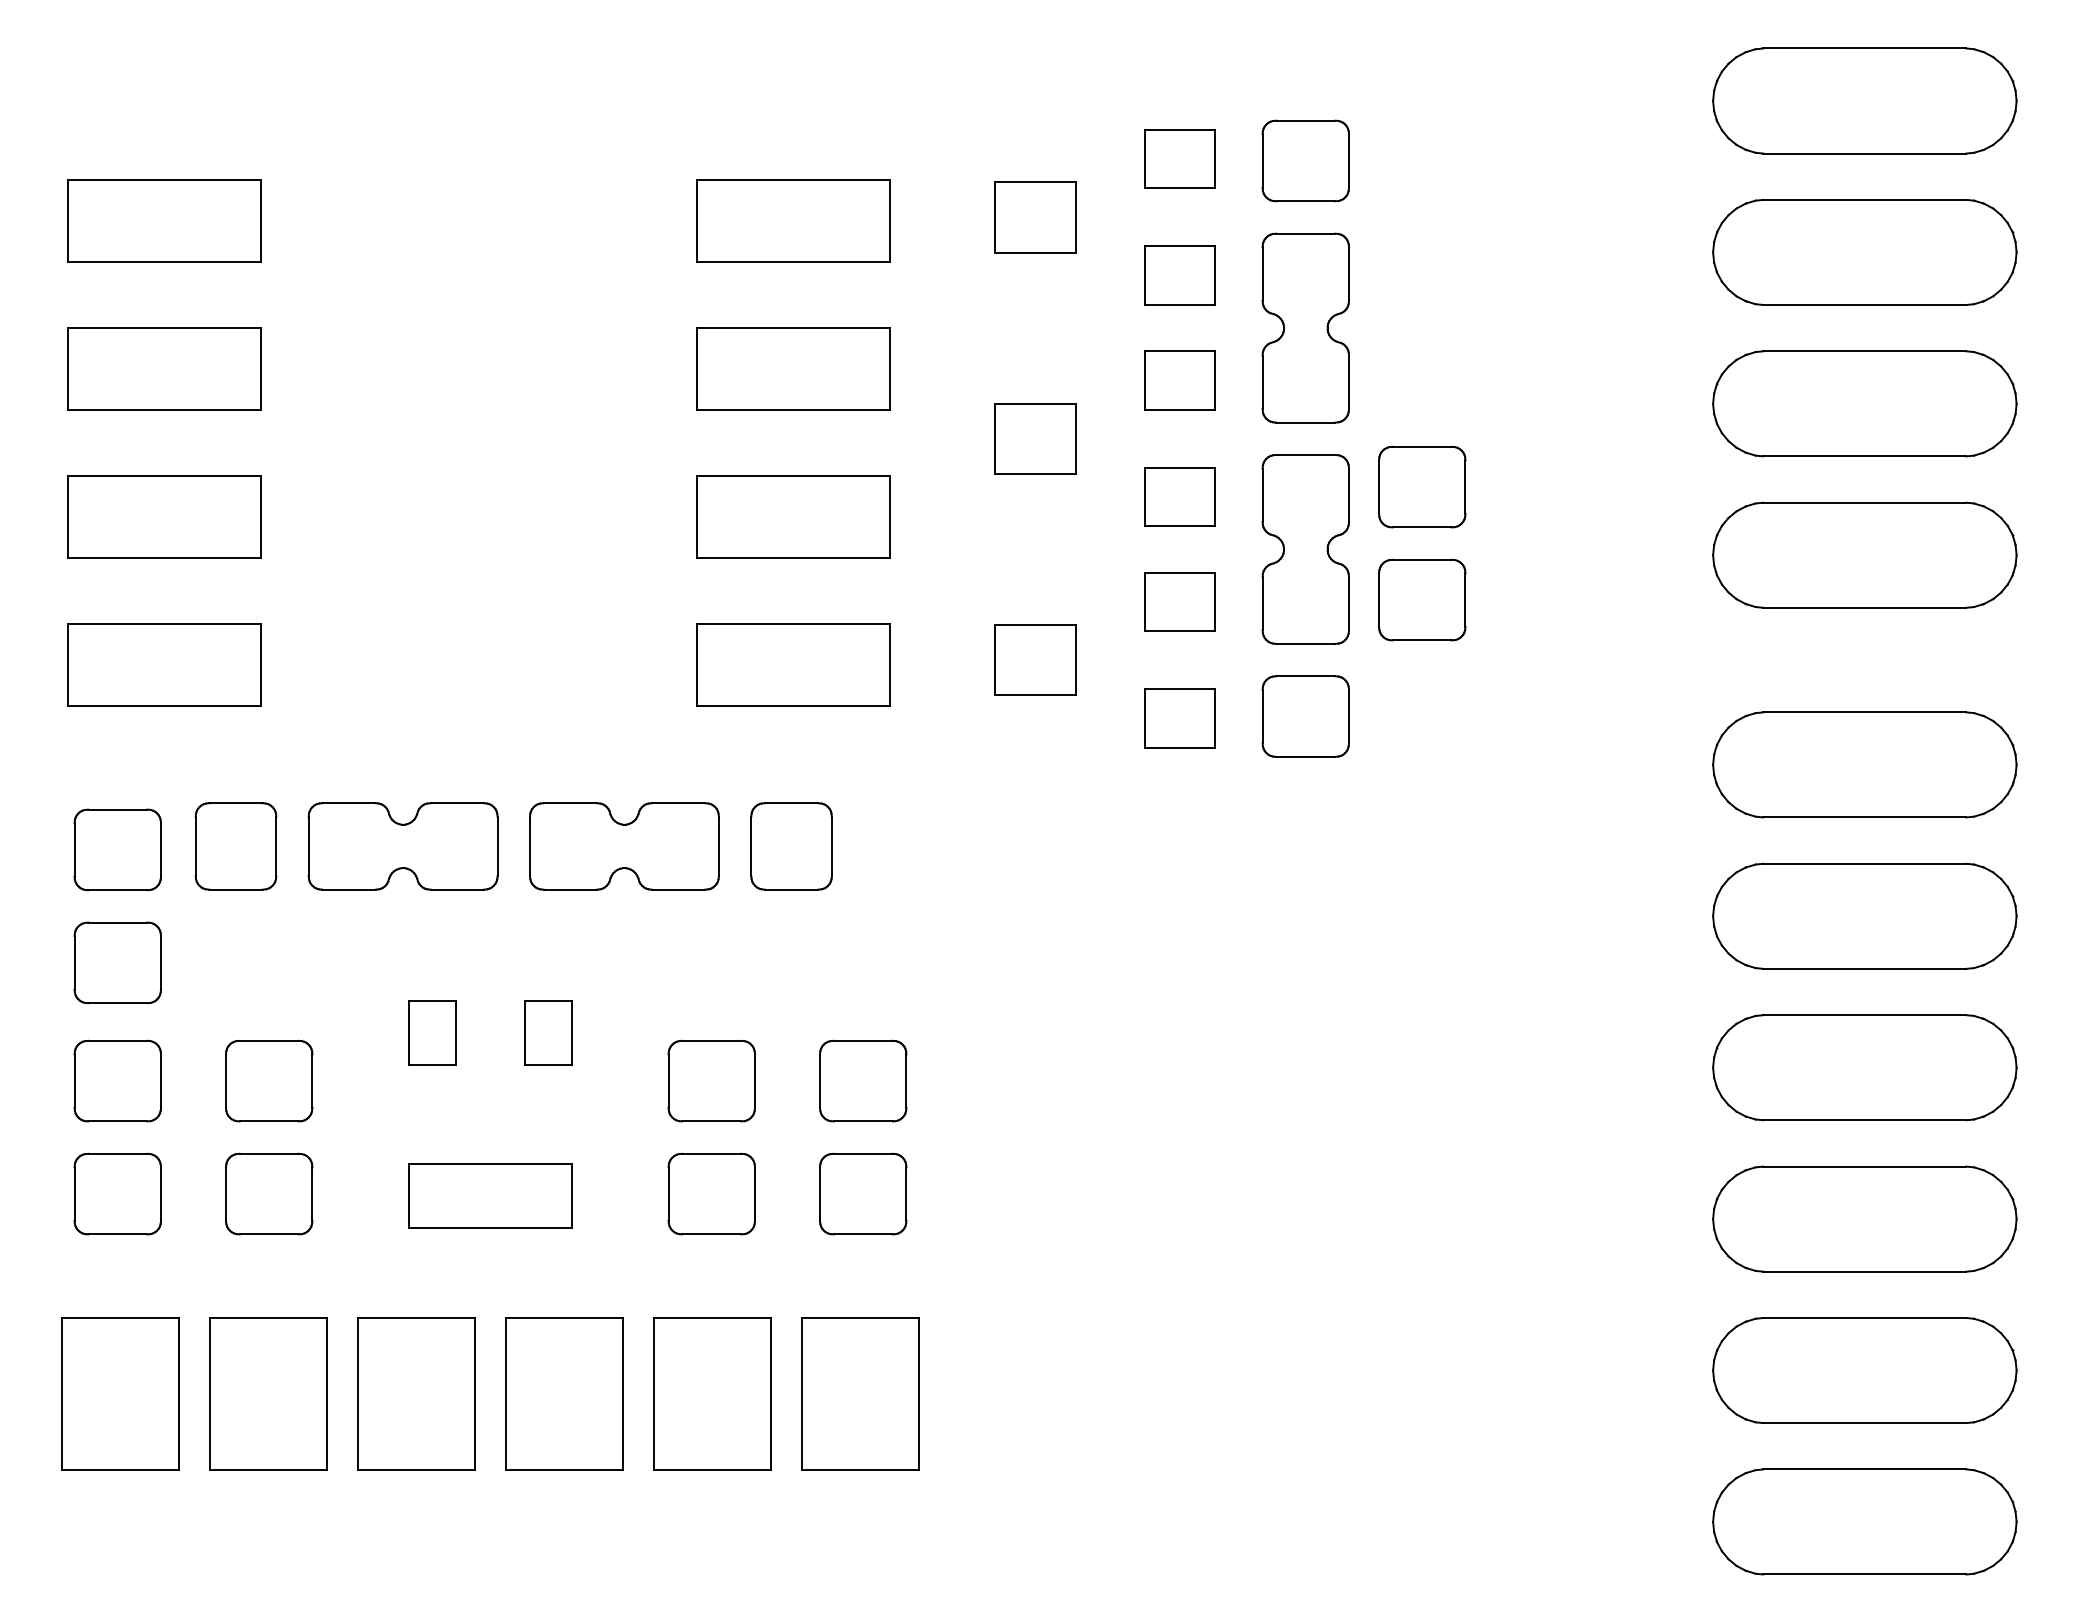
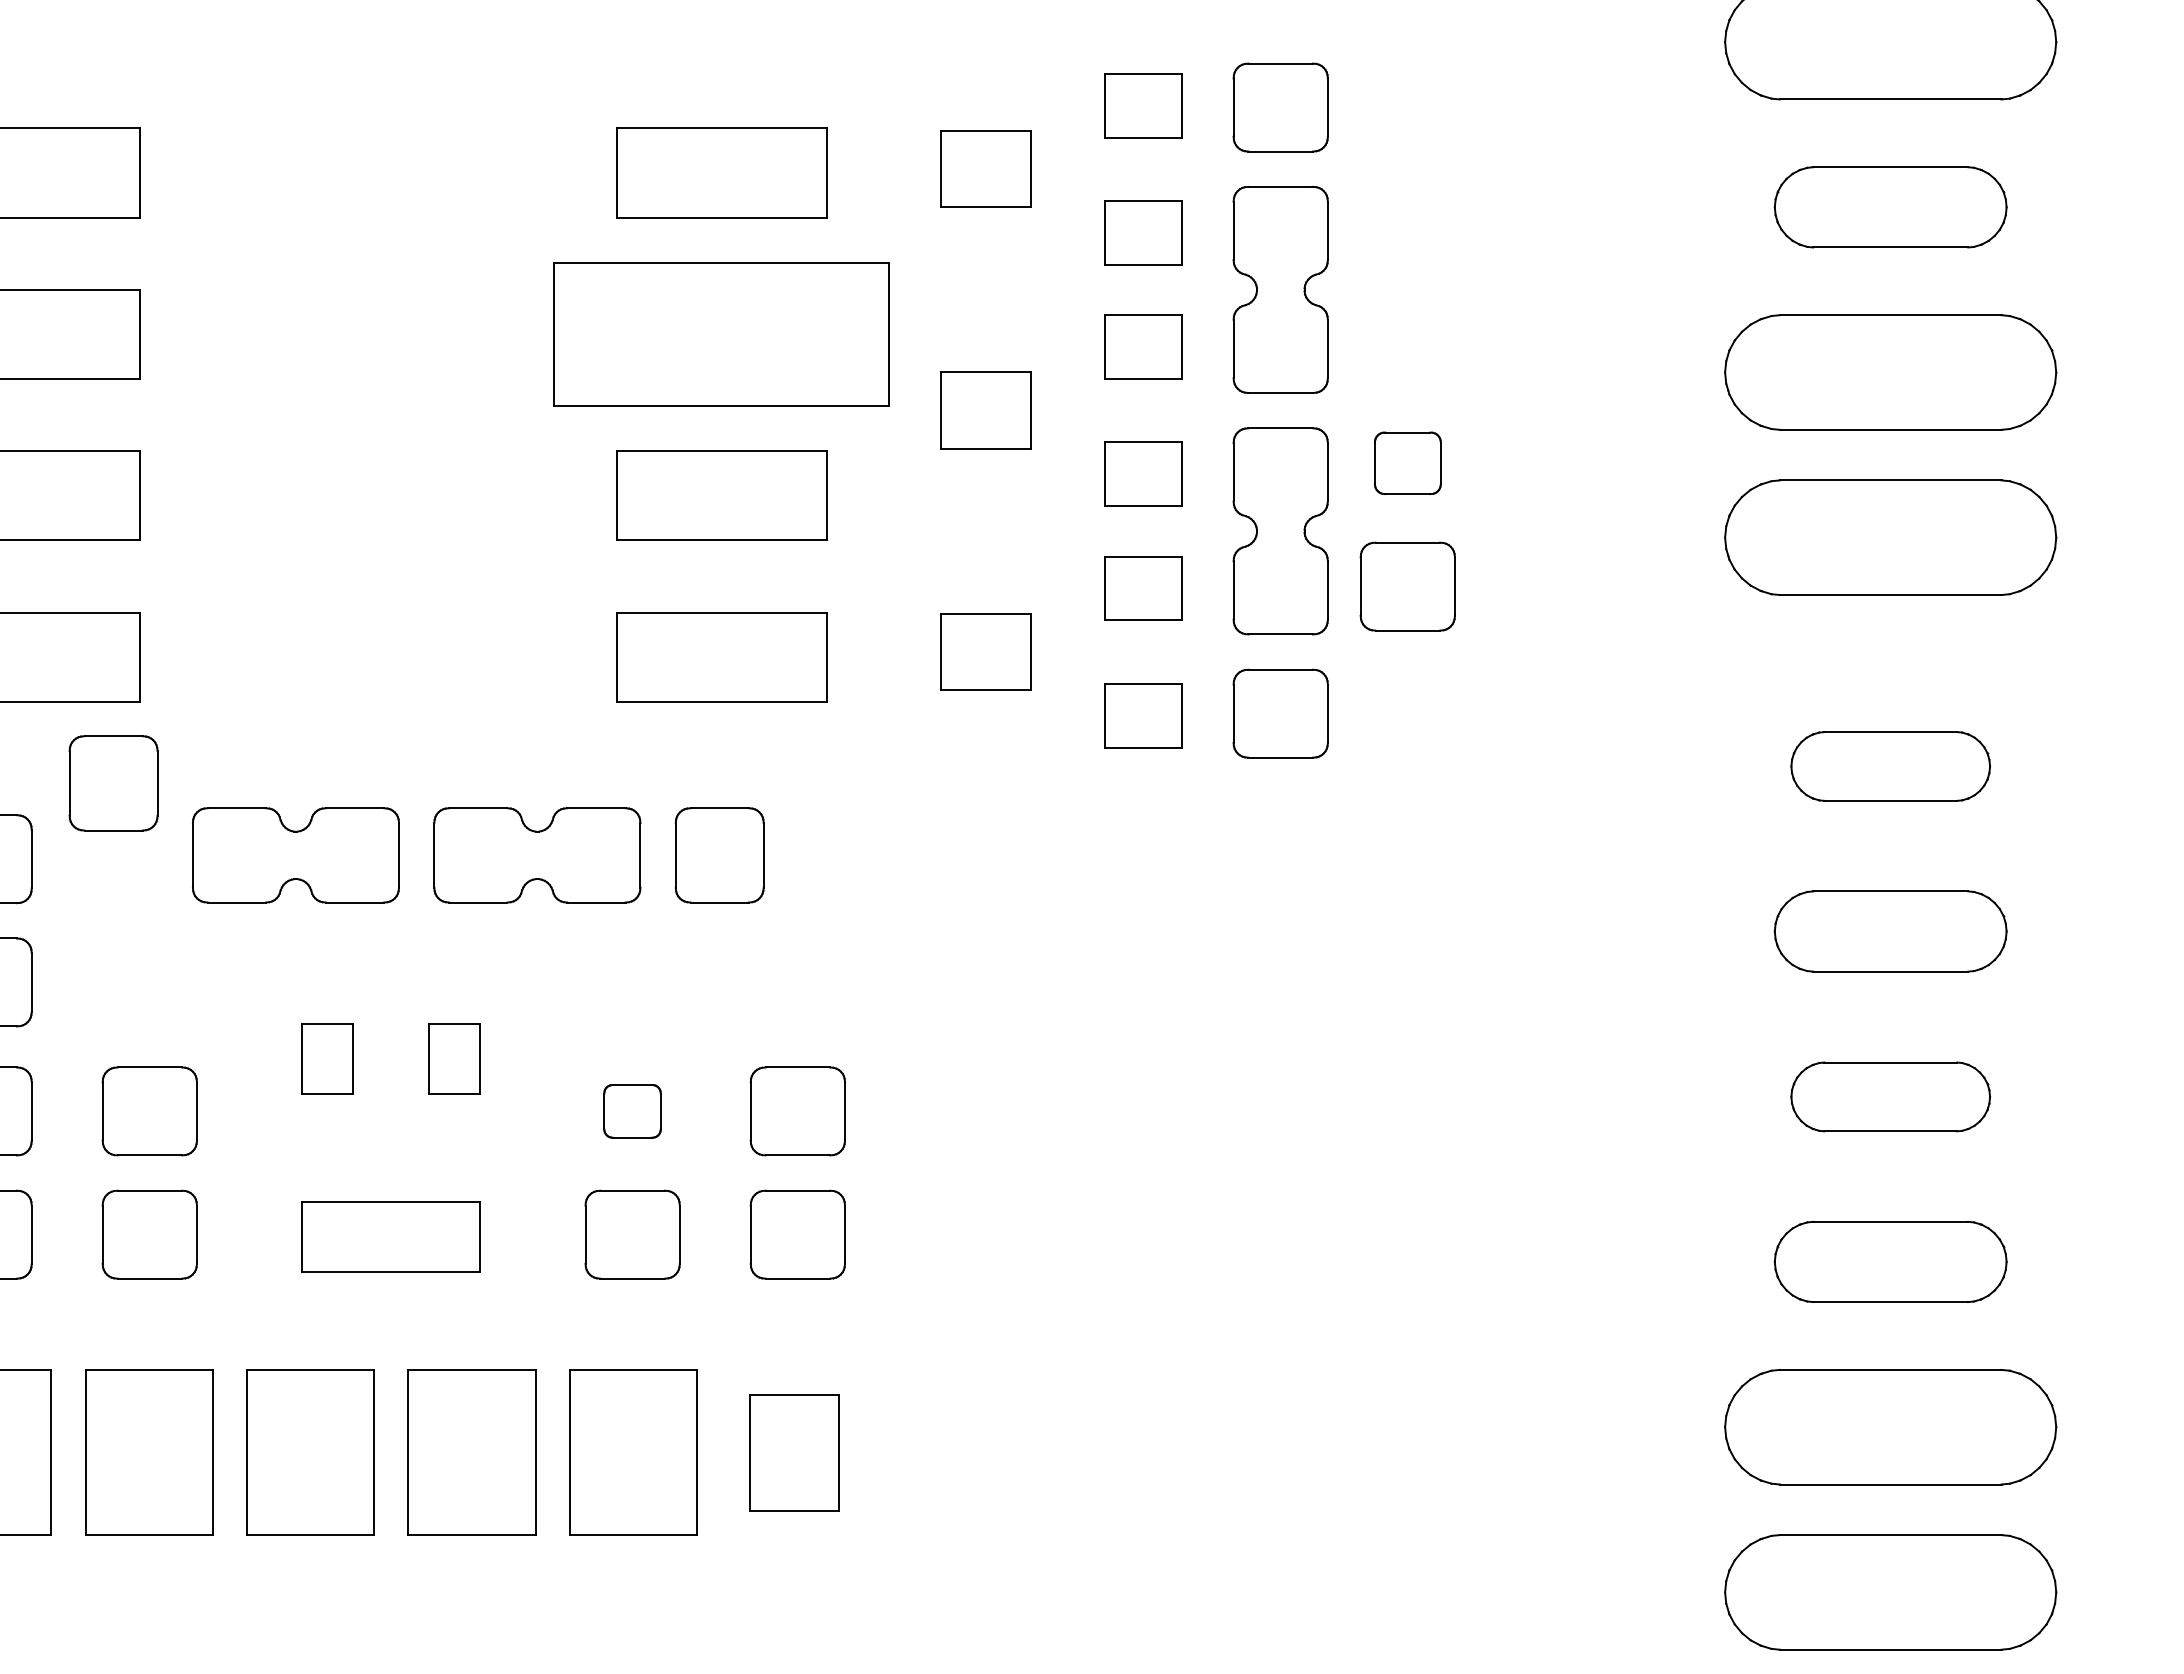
part: (1864, 252) -> (1890, 207), size x0.7
part: (793, 368) -> (721, 333), size x1.6
part: (1422, 486) -> (1408, 462), size x0.7
part: (1864, 764) -> (1890, 765), size x0.6
part: (235, 846) -> (113, 783), moved
part: (1864, 915) -> (1890, 930), size x0.7
part: (1864, 1067) -> (1890, 1096), size x0.6
part: (711, 1080) -> (632, 1110), size x0.6
part: (1864, 1218) -> (1890, 1261), size x0.7
part: (860, 1393) -> (794, 1452), size x0.7

